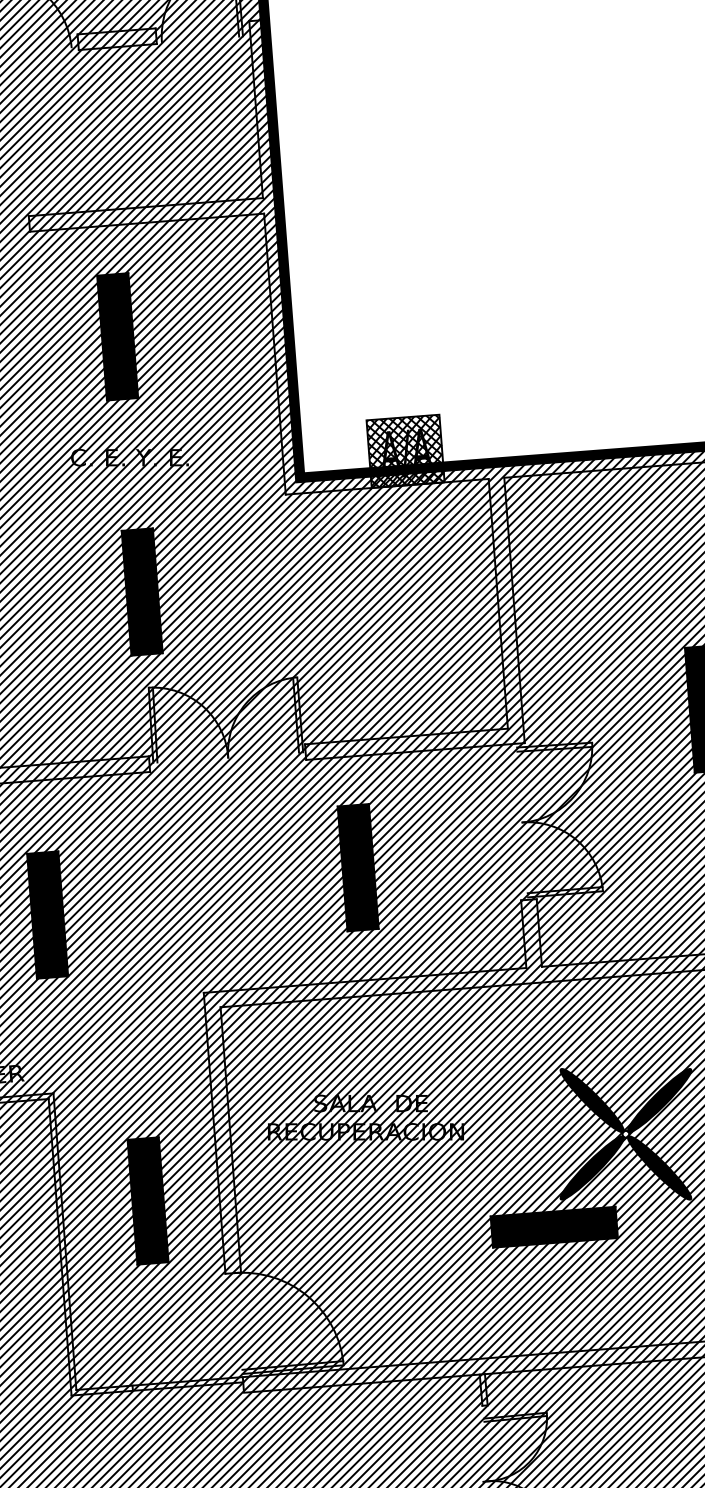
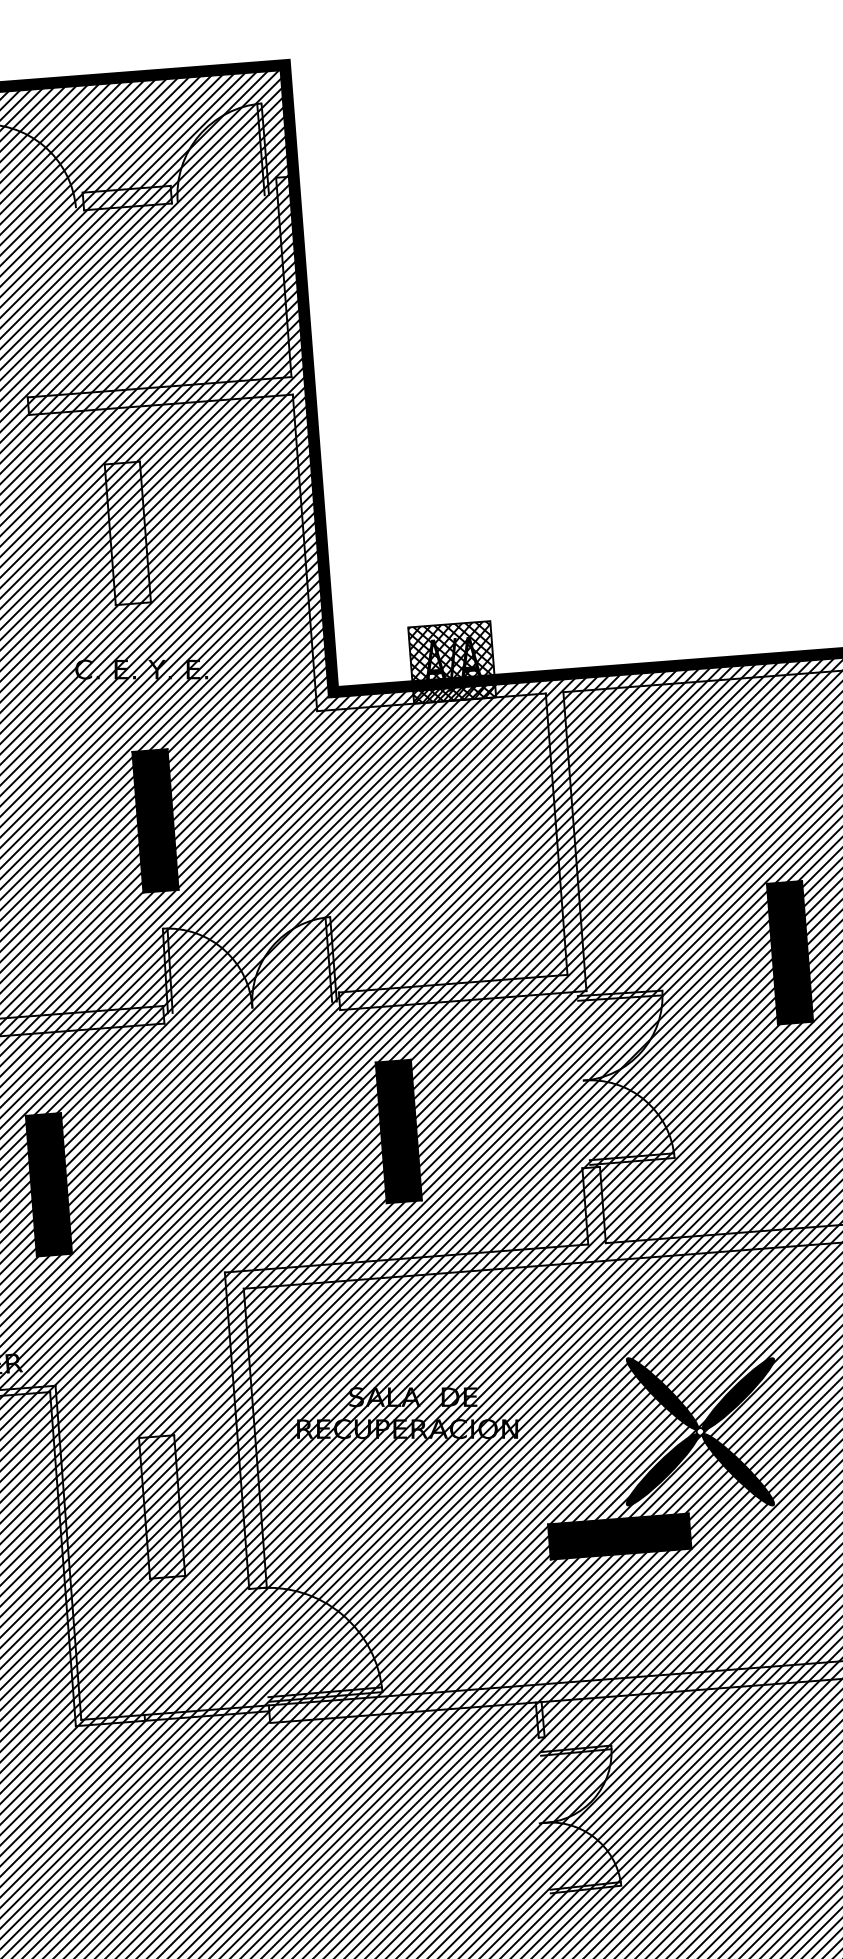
fill: (117, 336) -> (127, 533), removed
fill: (148, 1200) -> (162, 1506), removed

